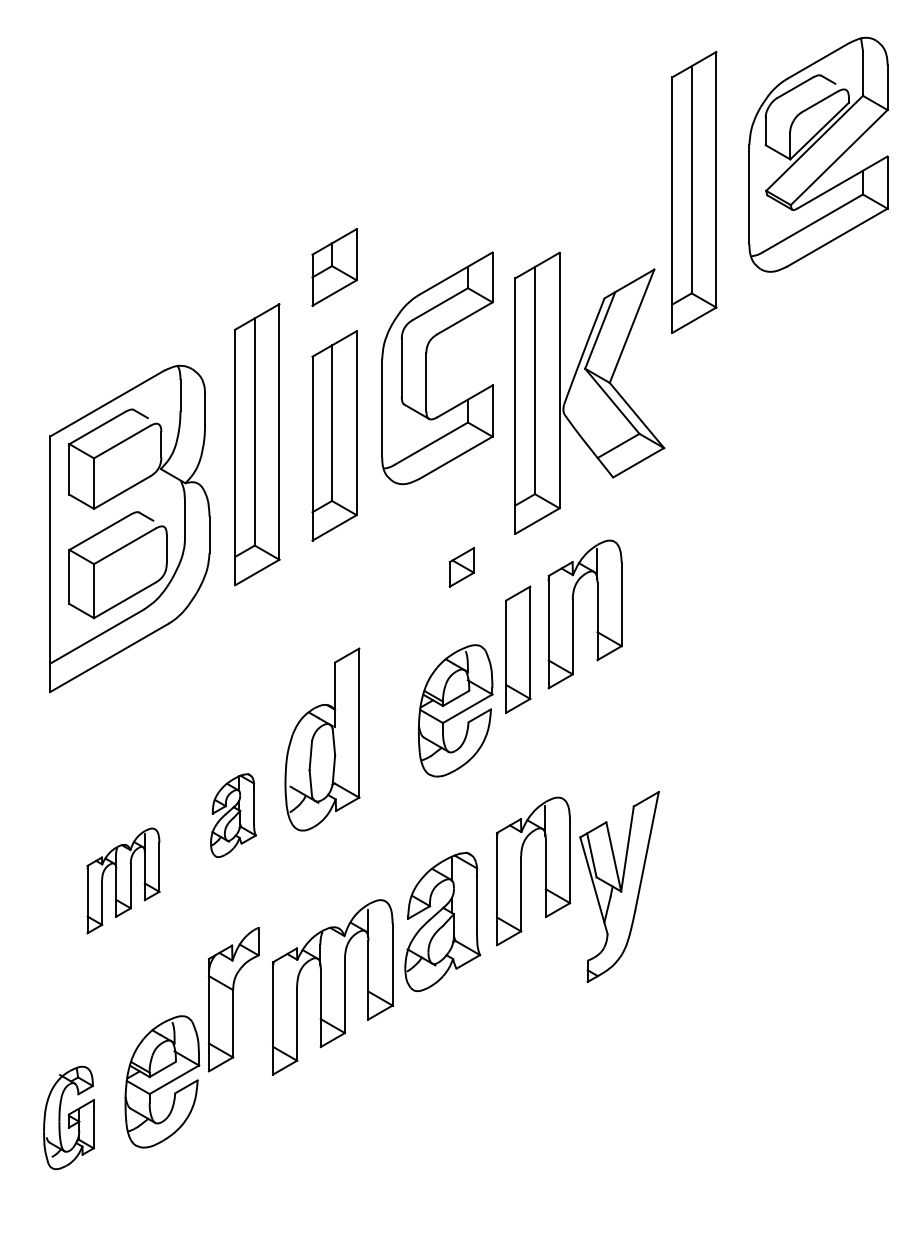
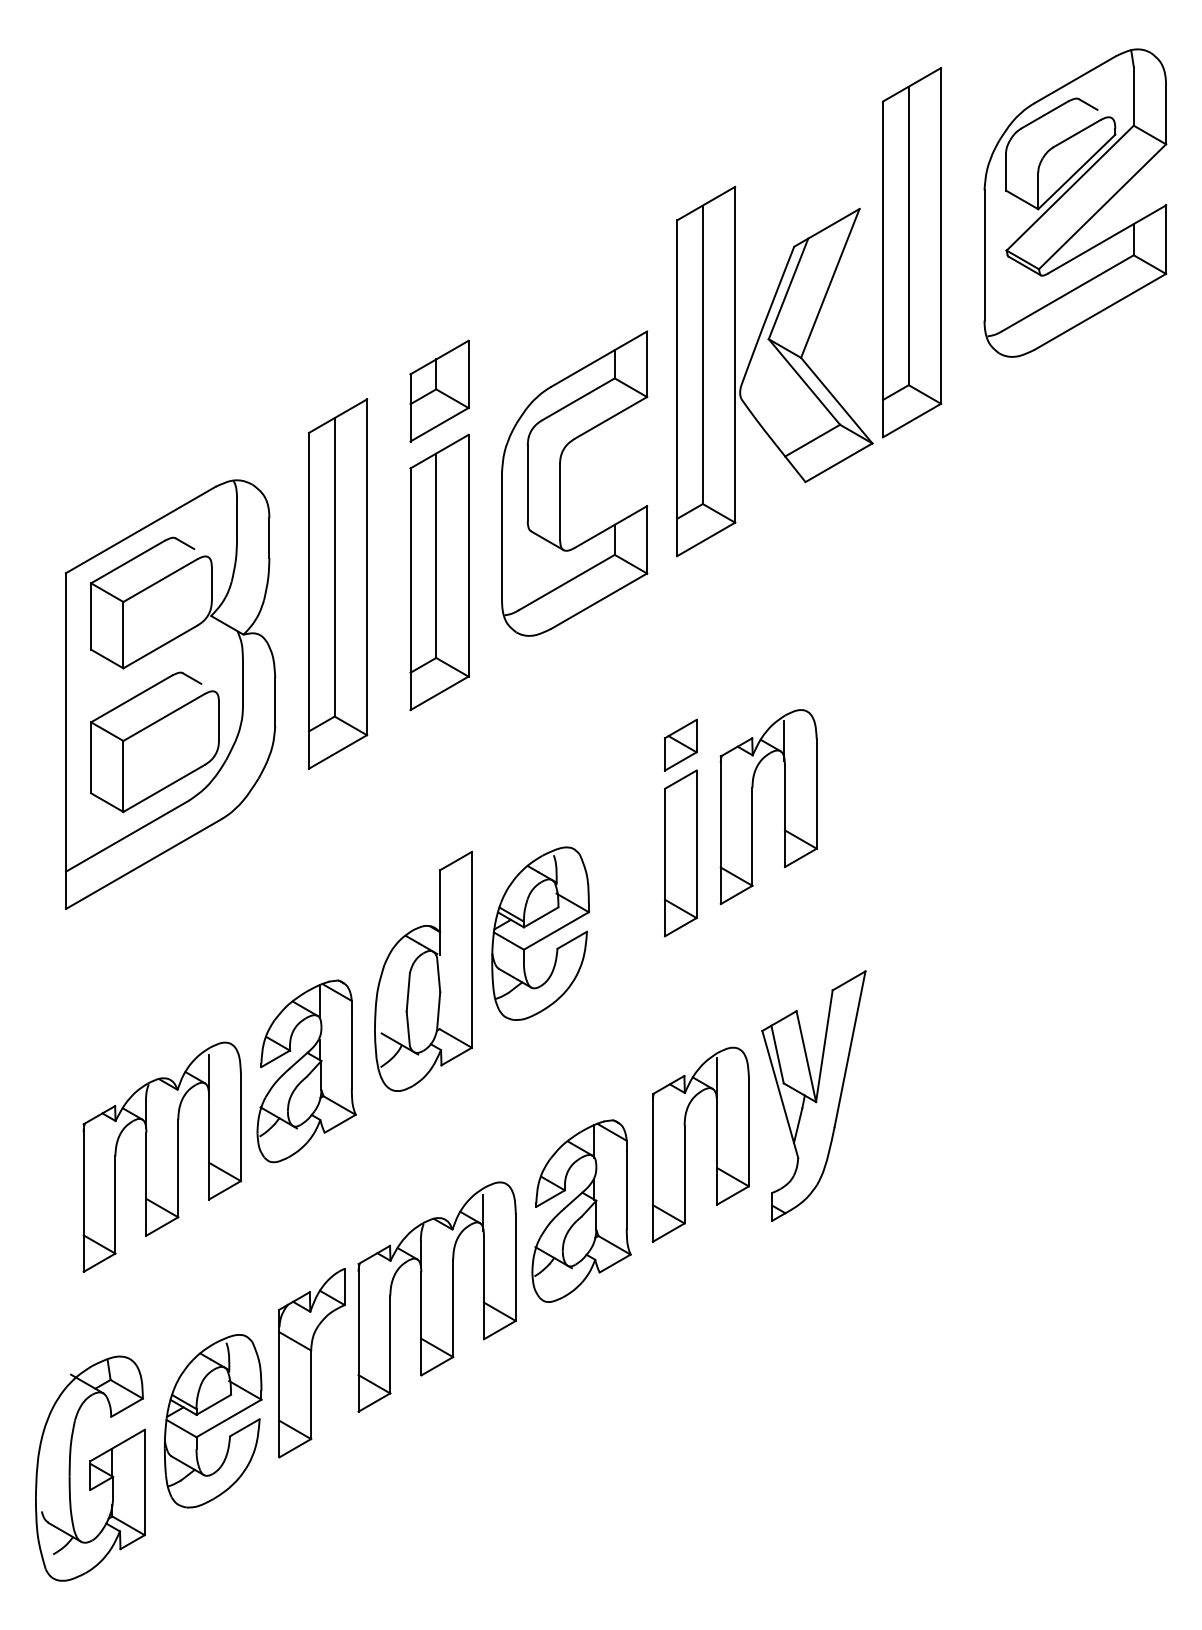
part: (334, 266) -> (439, 390), moved
part: (589, 393) -> (774, 371), moved
part: (461, 566) -> (680, 744), moved
part: (455, 710) -> (540, 933), moved
part: (233, 815) -> (306, 1071), size x1.67
part: (122, 880) -> (161, 1156), size x1.67
part: (619, 886) -> (813, 1095), moved
part: (233, 999) -> (311, 1363), moved
part: (68, 1117) -> (90, 1468), size x1.67

